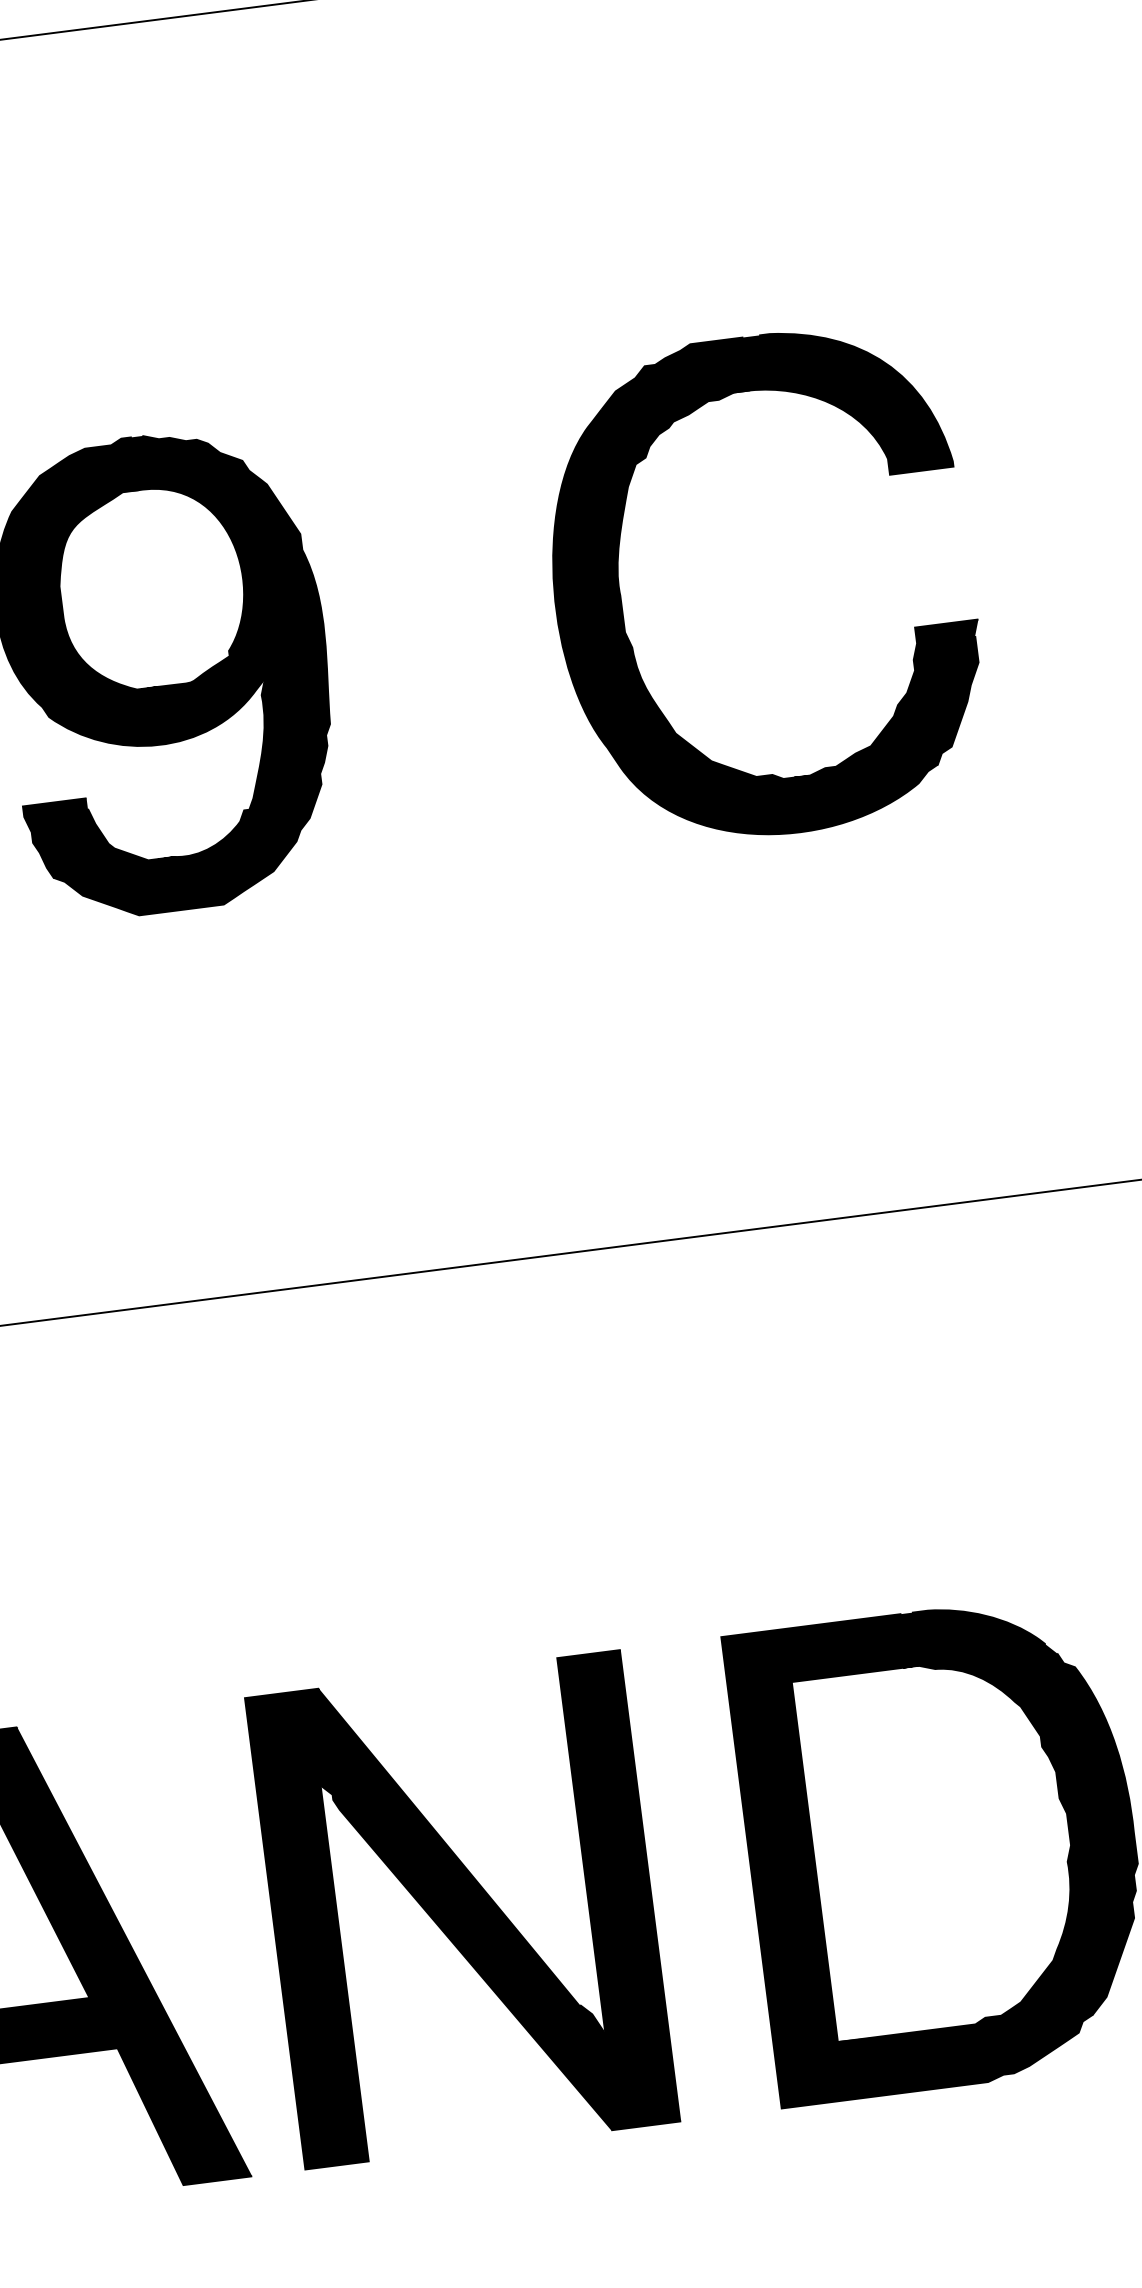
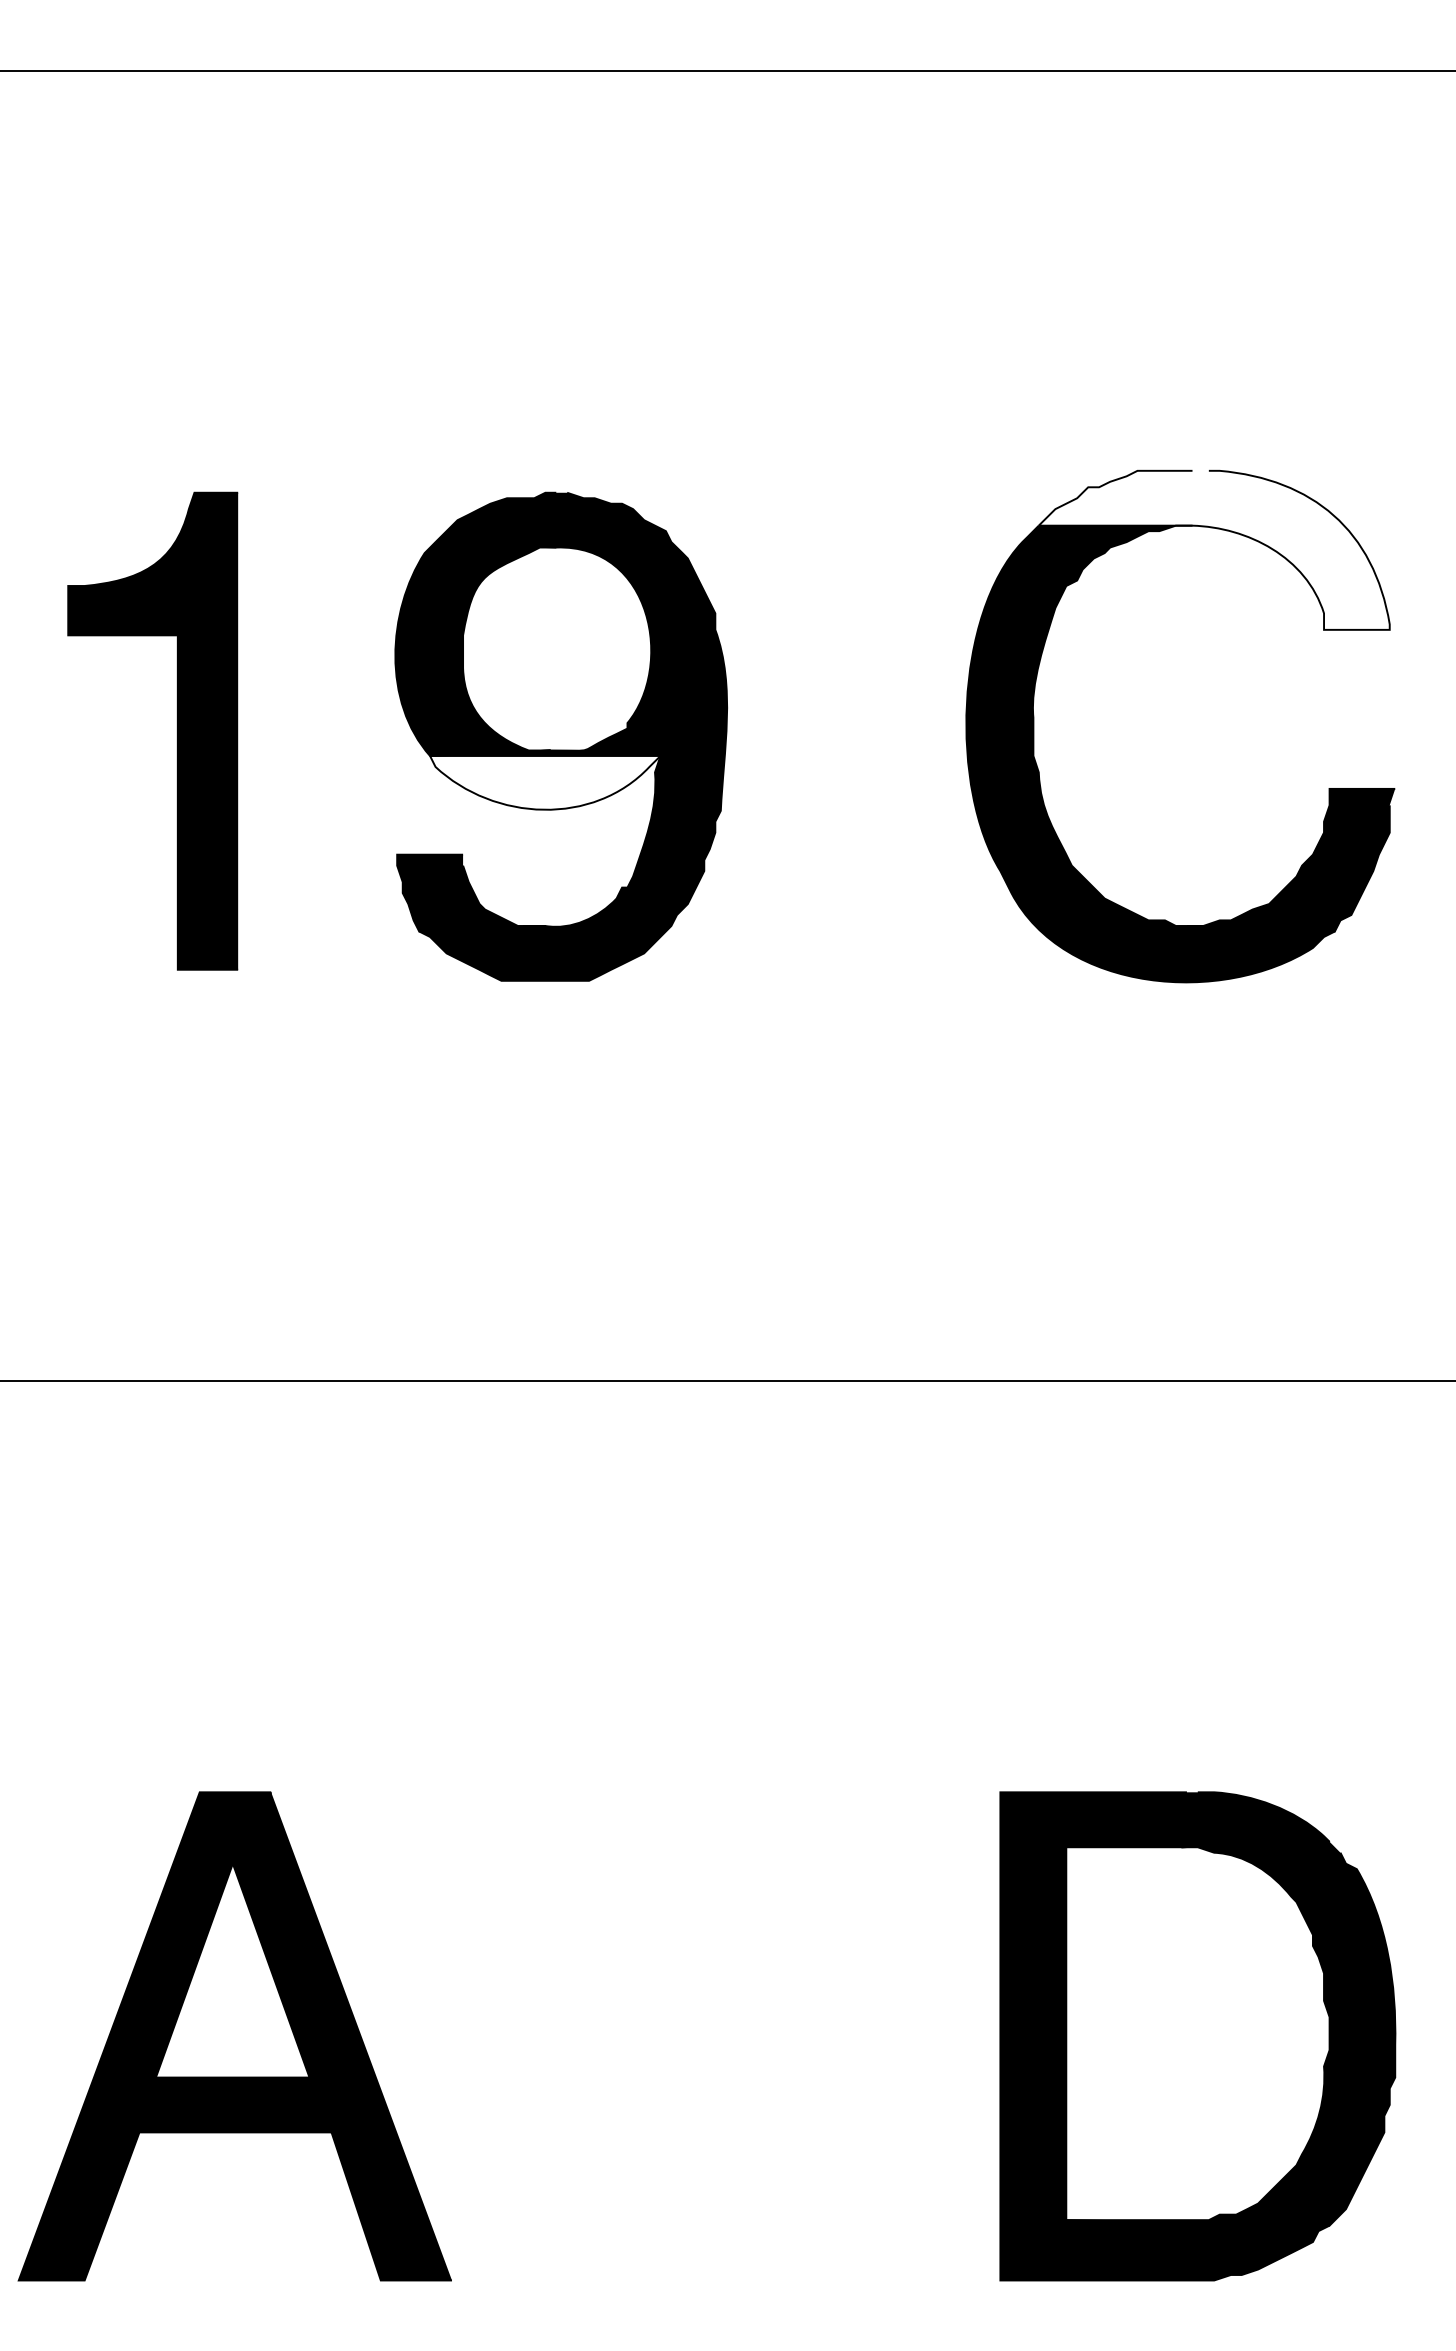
fill: (773, 410) -> (1213, 549), removed
fill: (157, 718) -> (545, 782), removed
part: (462, 1909) -> (701, 2036), removed

